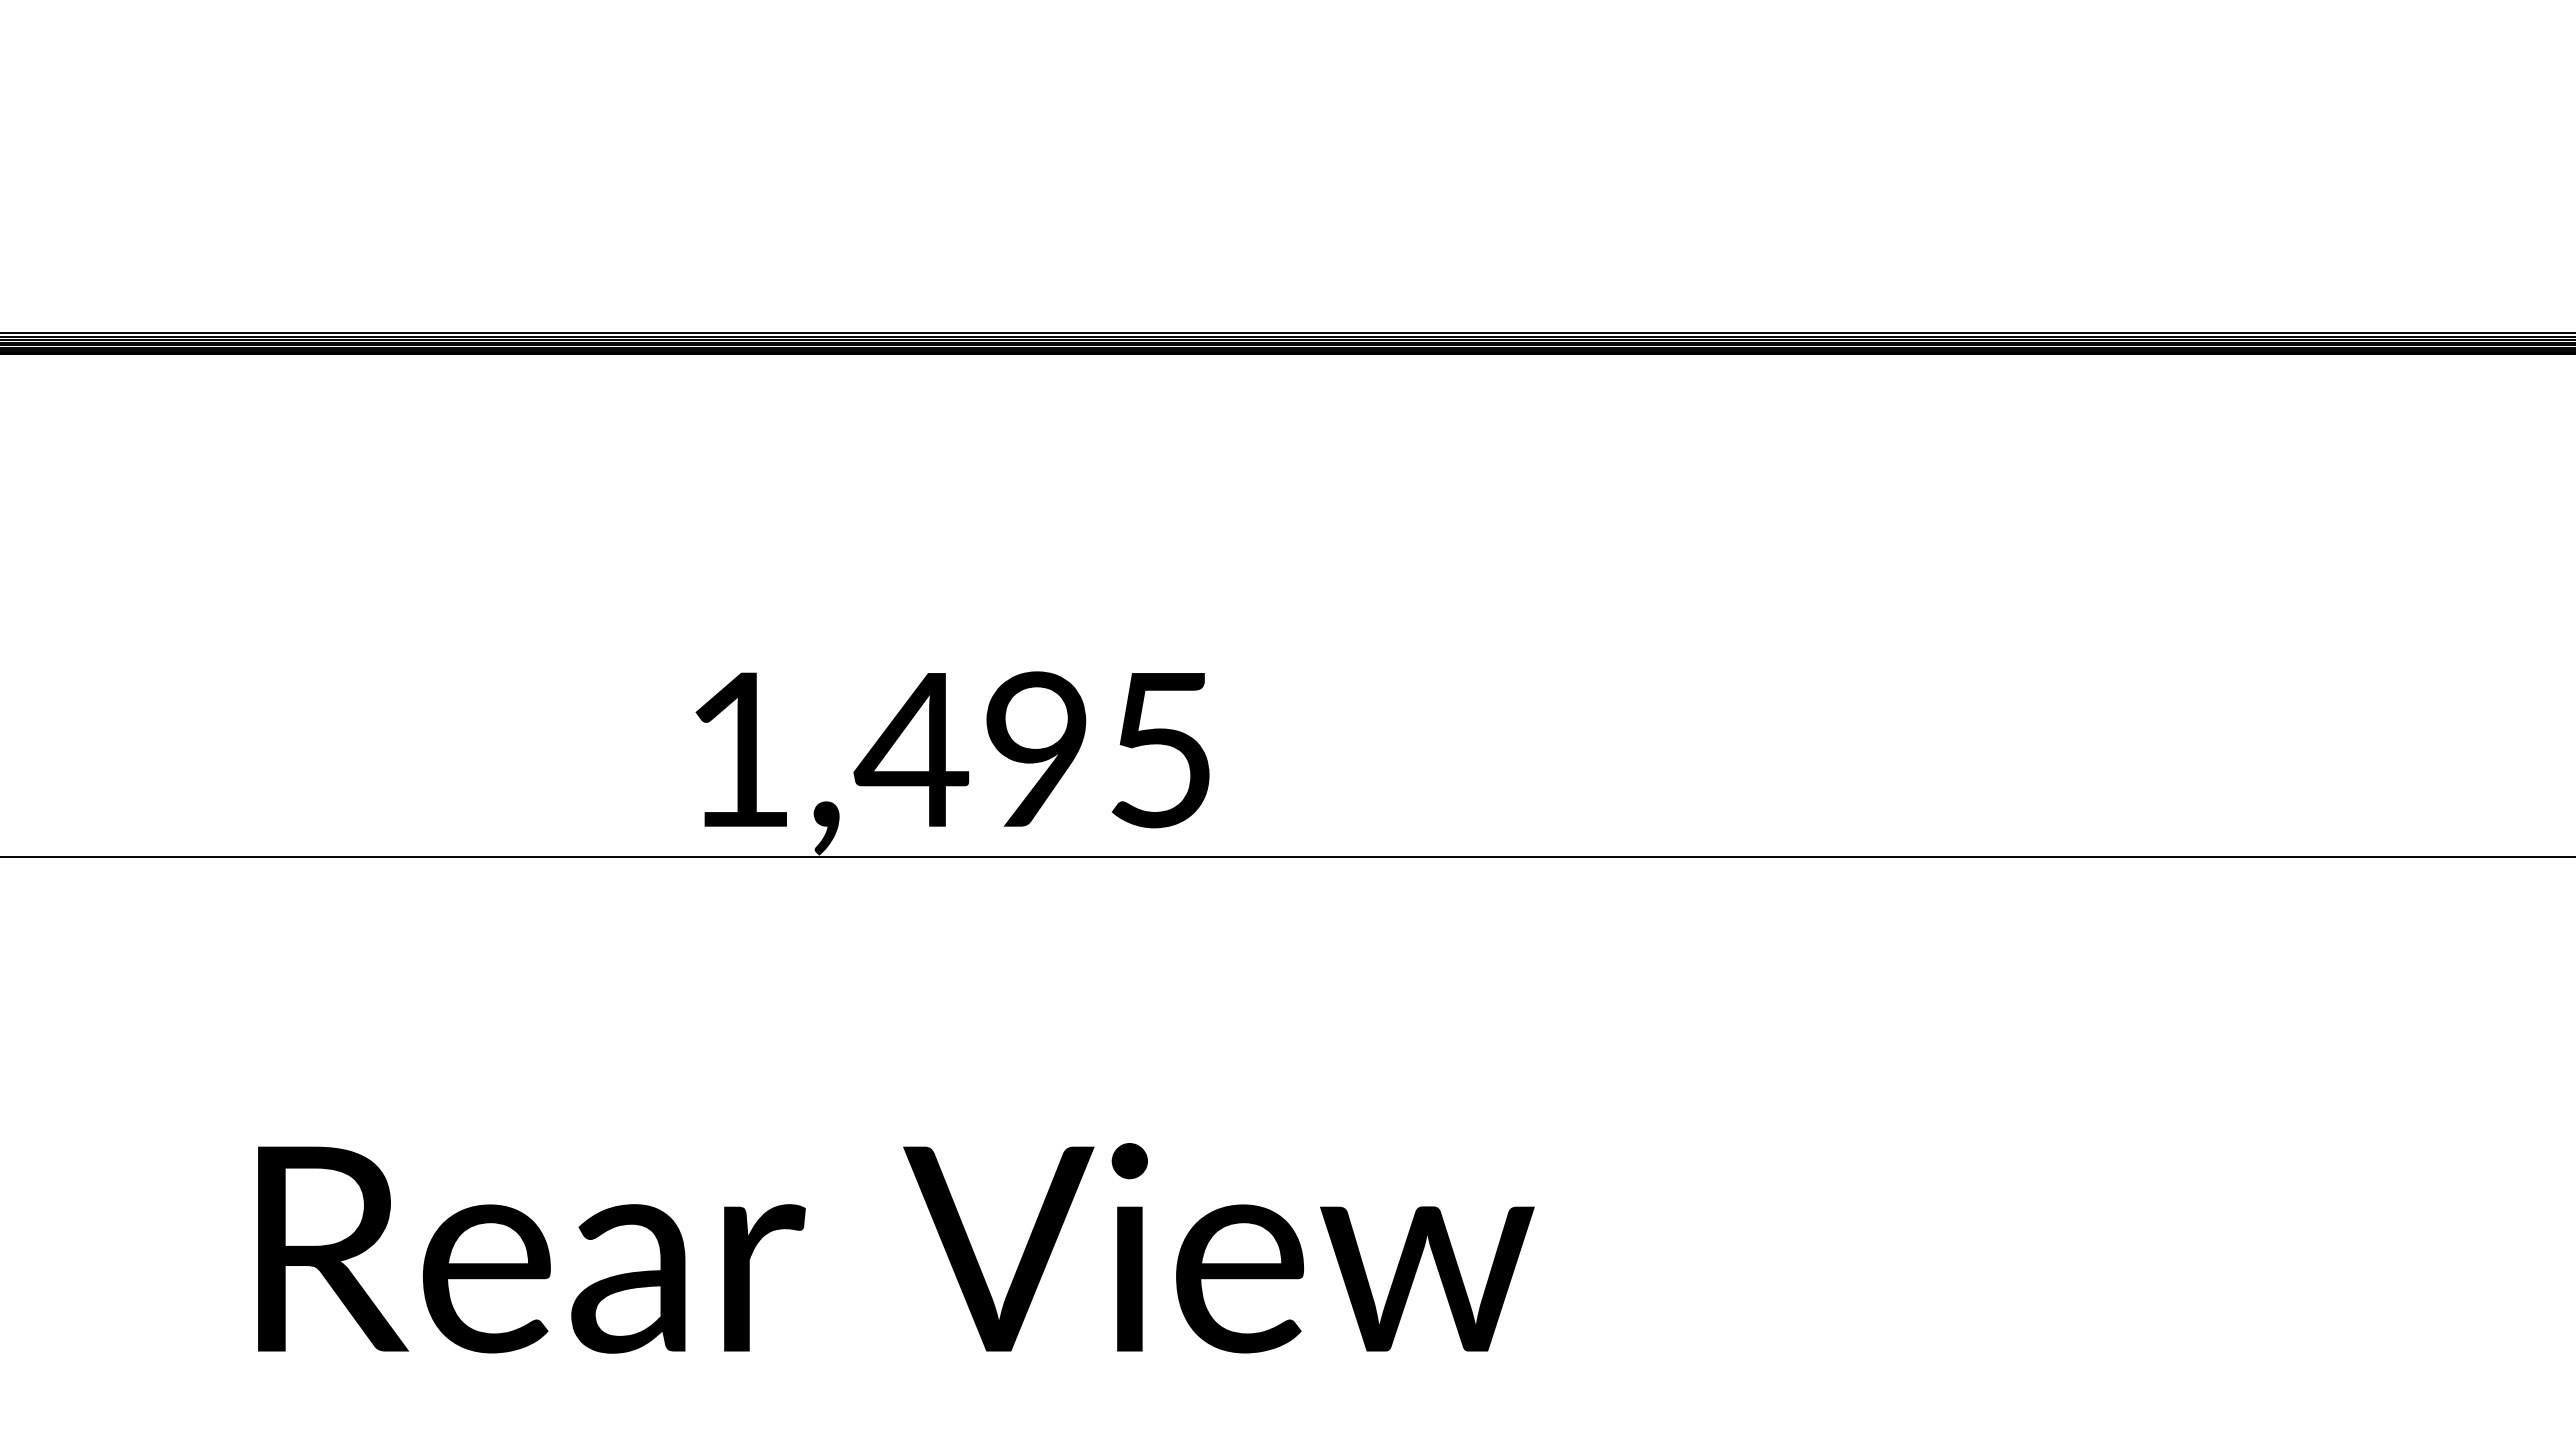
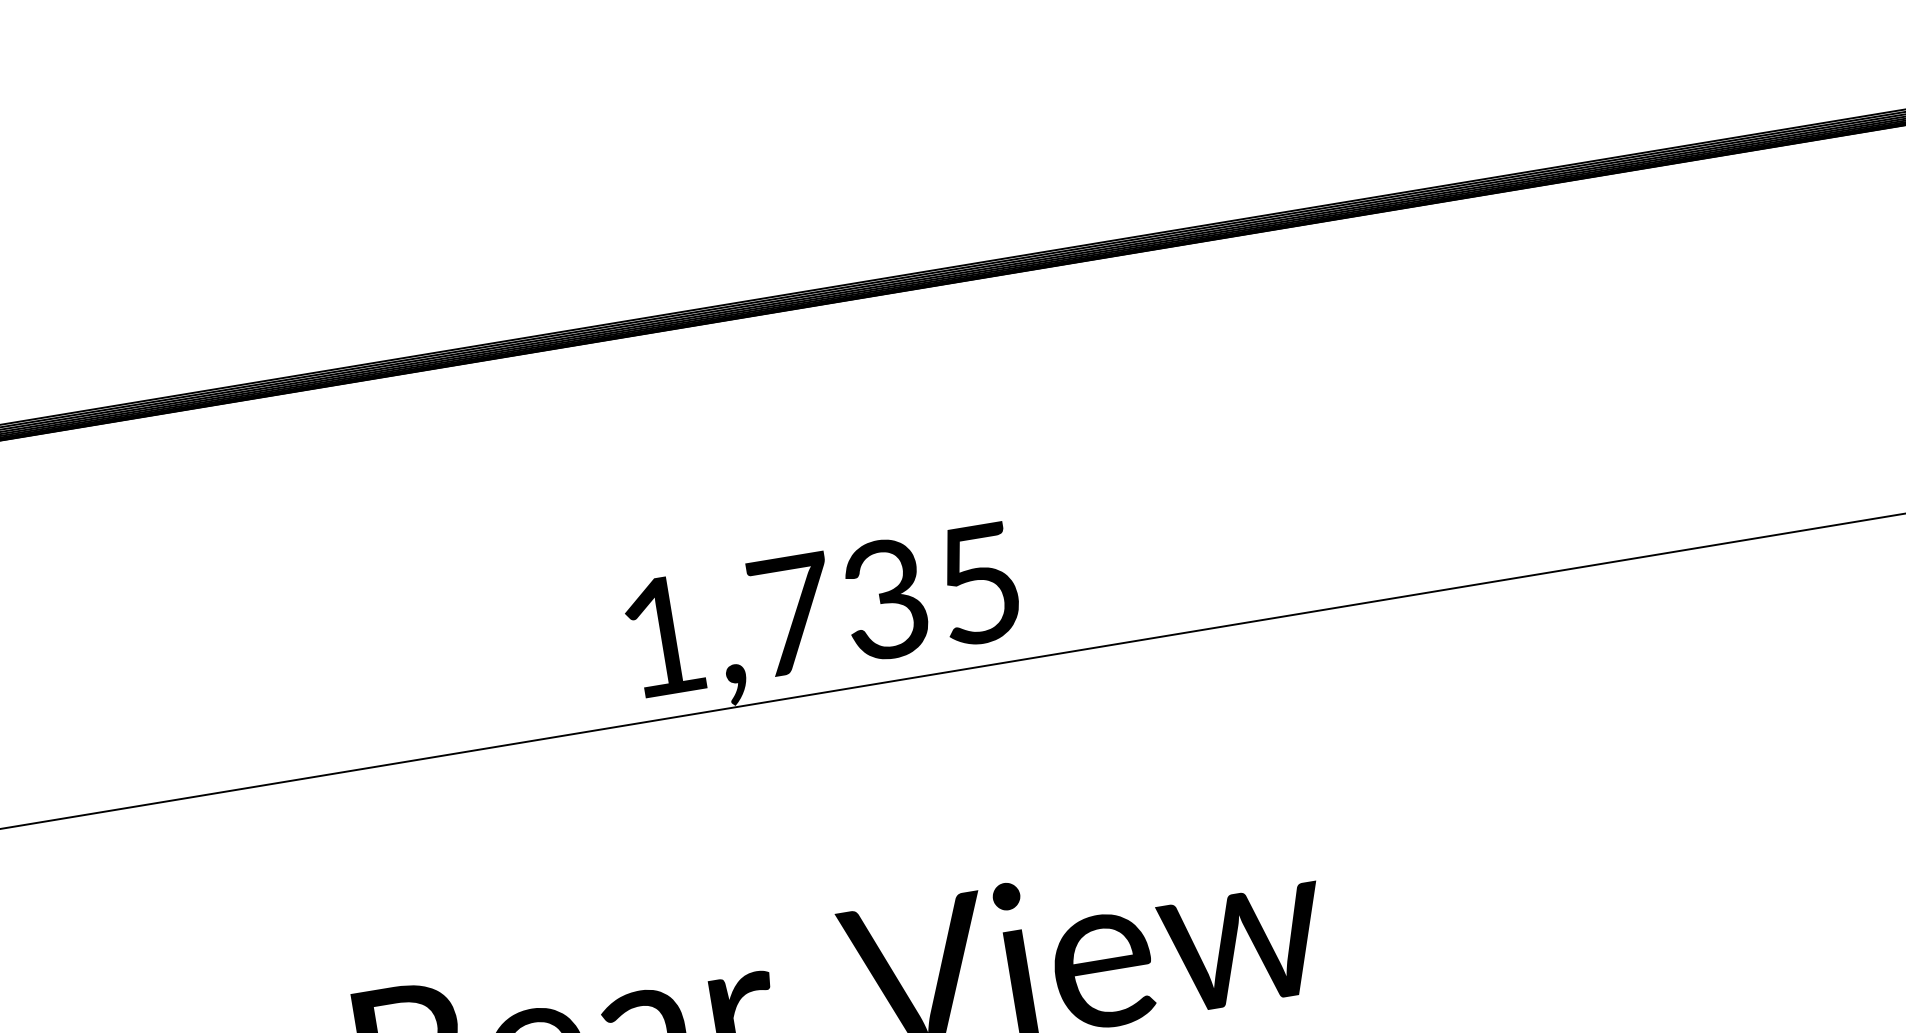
text: (970, 749) -> (835, 607), 1,495 -> 1,735

